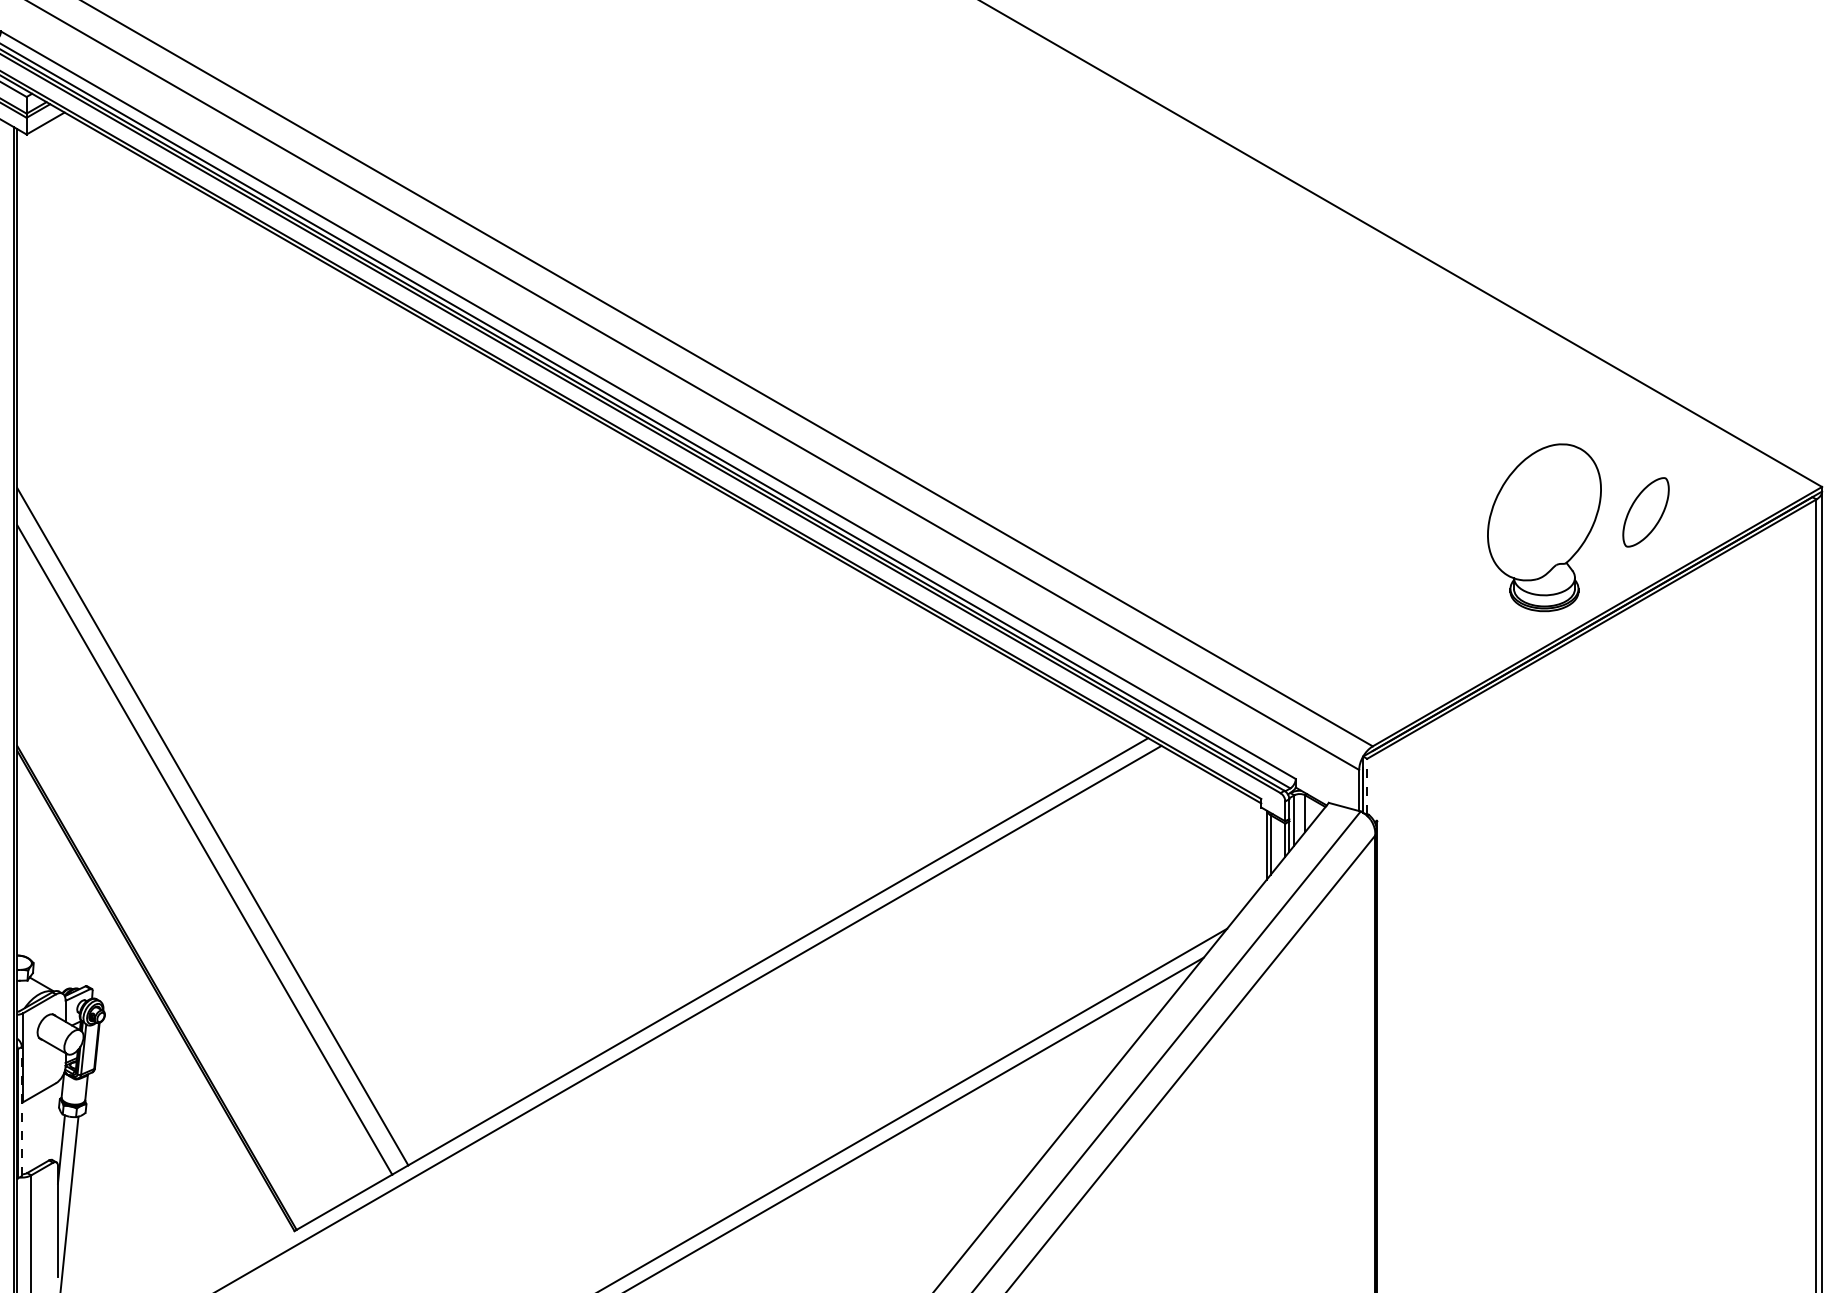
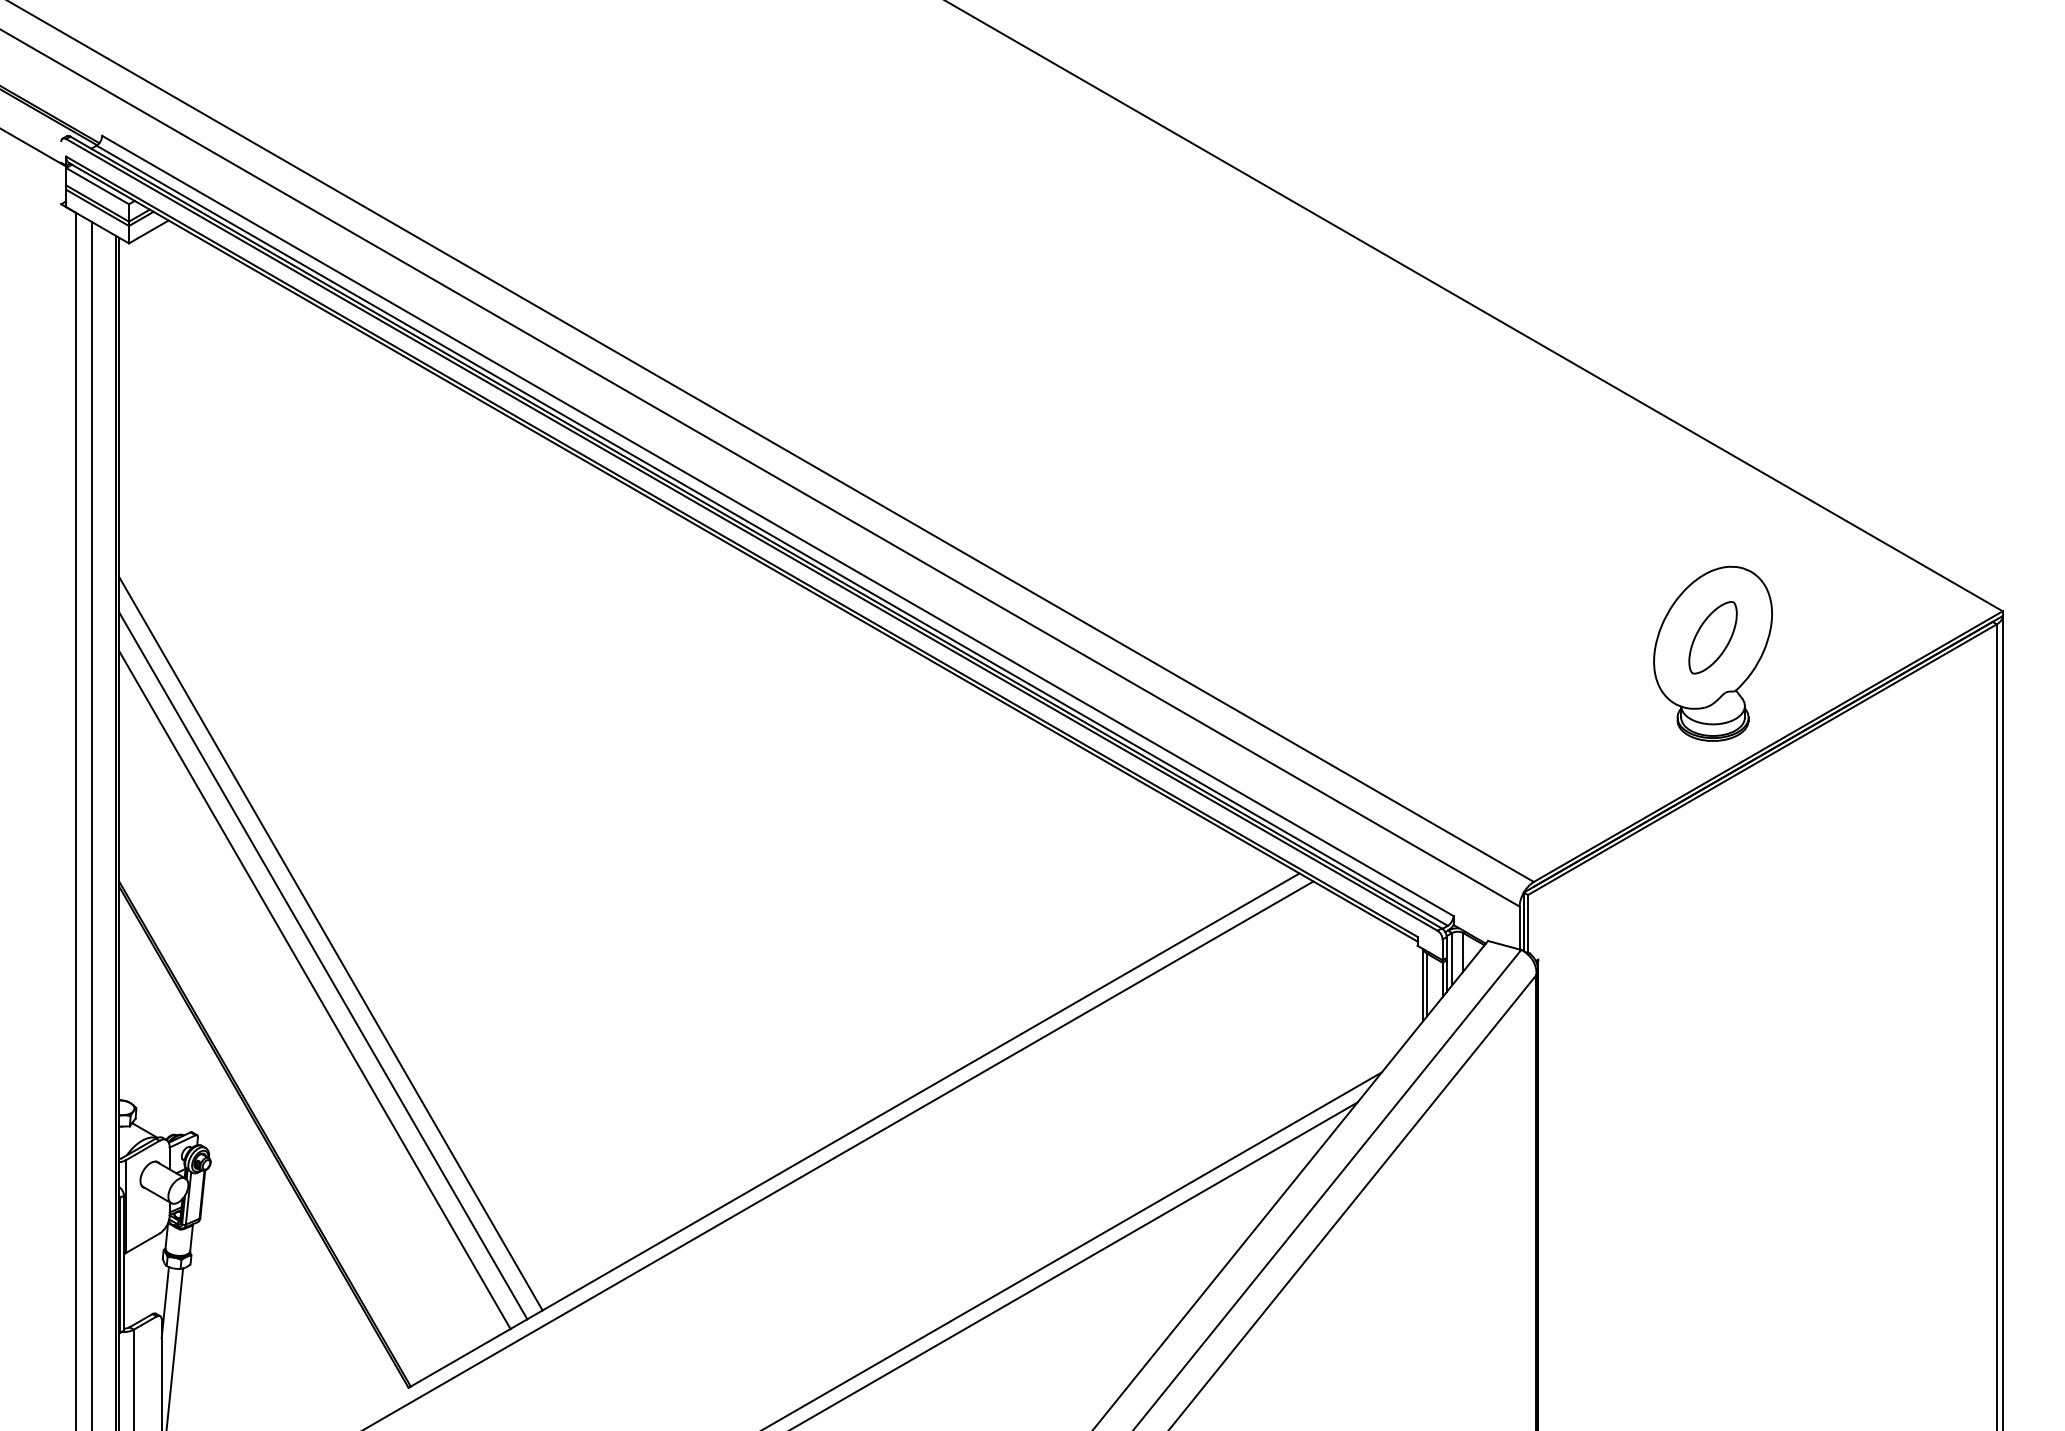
part: (1645, 512) -> (1712, 637), moved
line: (1367, 786) -> (1528, 923), dashed -> solid
line: (219, 805) -> (330, 943), added
line: (22, 1110) -> (124, 1262), dashed -> solid

